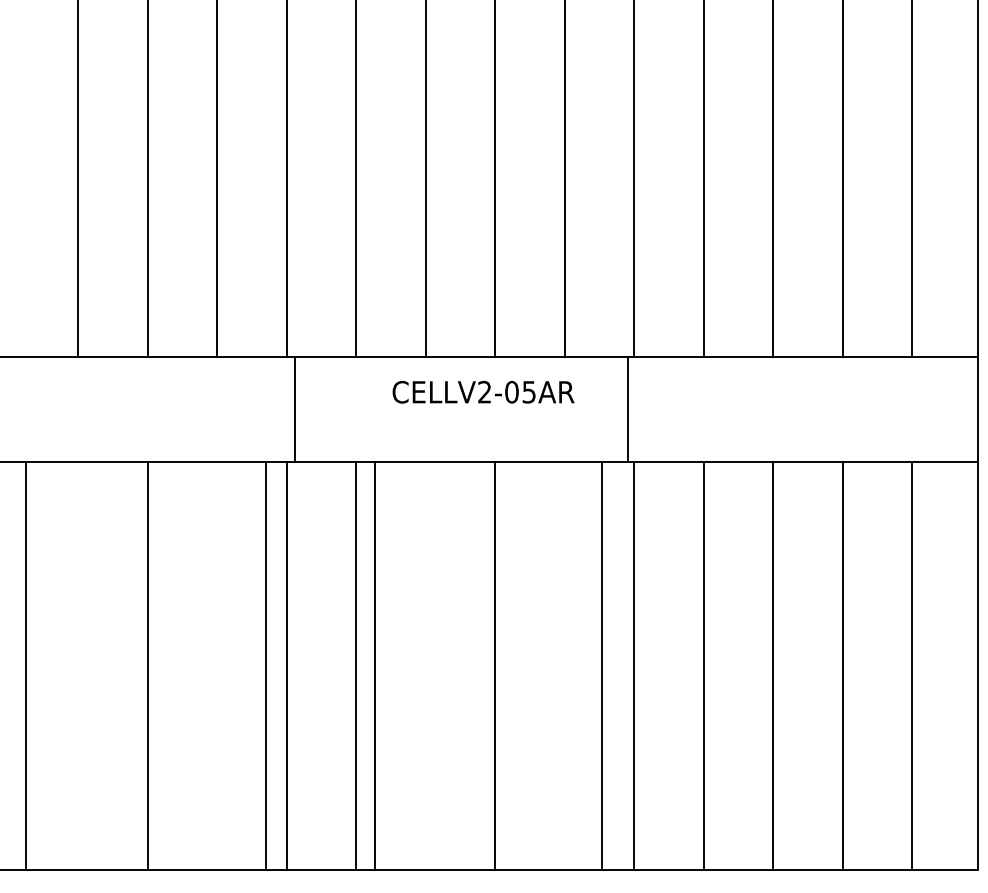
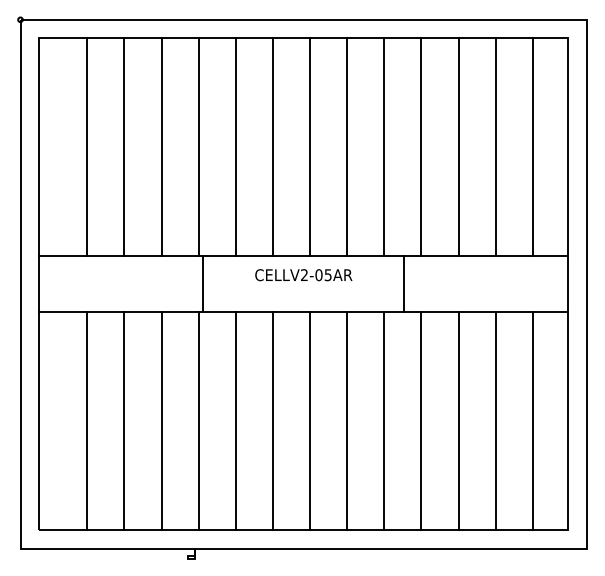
line: (626, 409) -> (403, 284), moved
line: (26, 665) -> (87, 421), moved
line: (265, 665) -> (161, 421), moved
line: (374, 665) -> (272, 421), moved
line: (602, 665) -> (347, 421), moved

